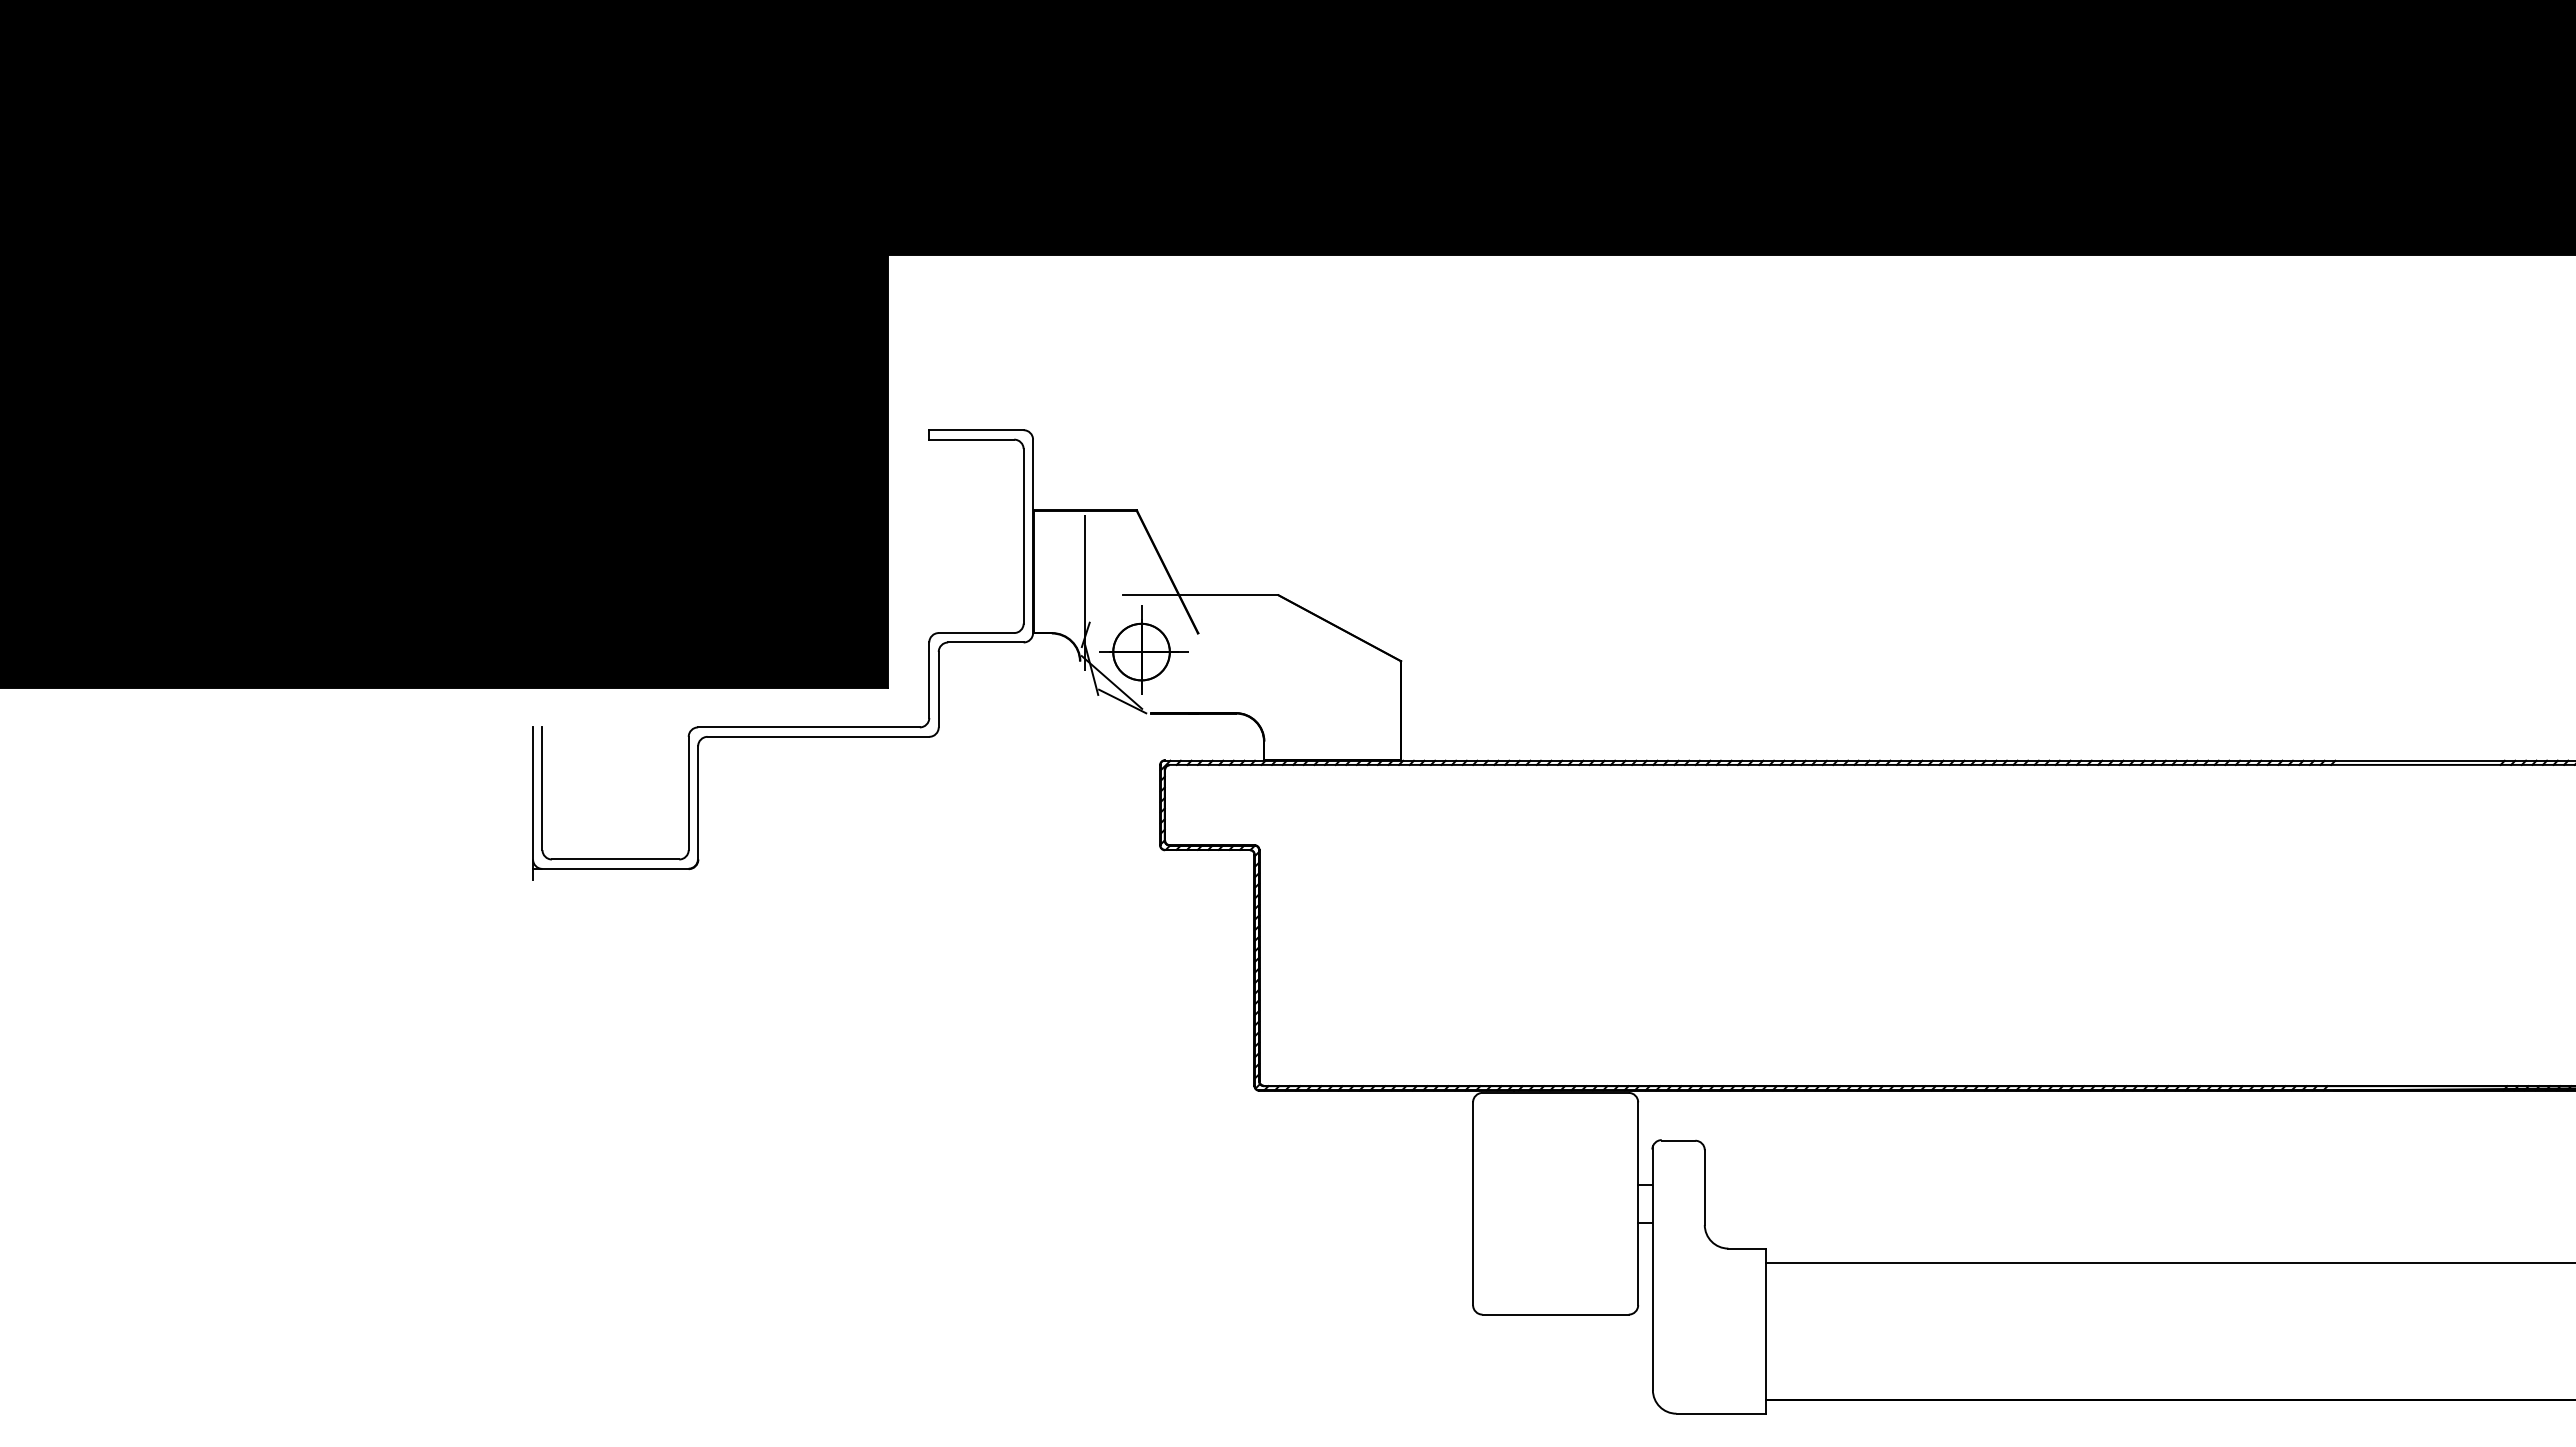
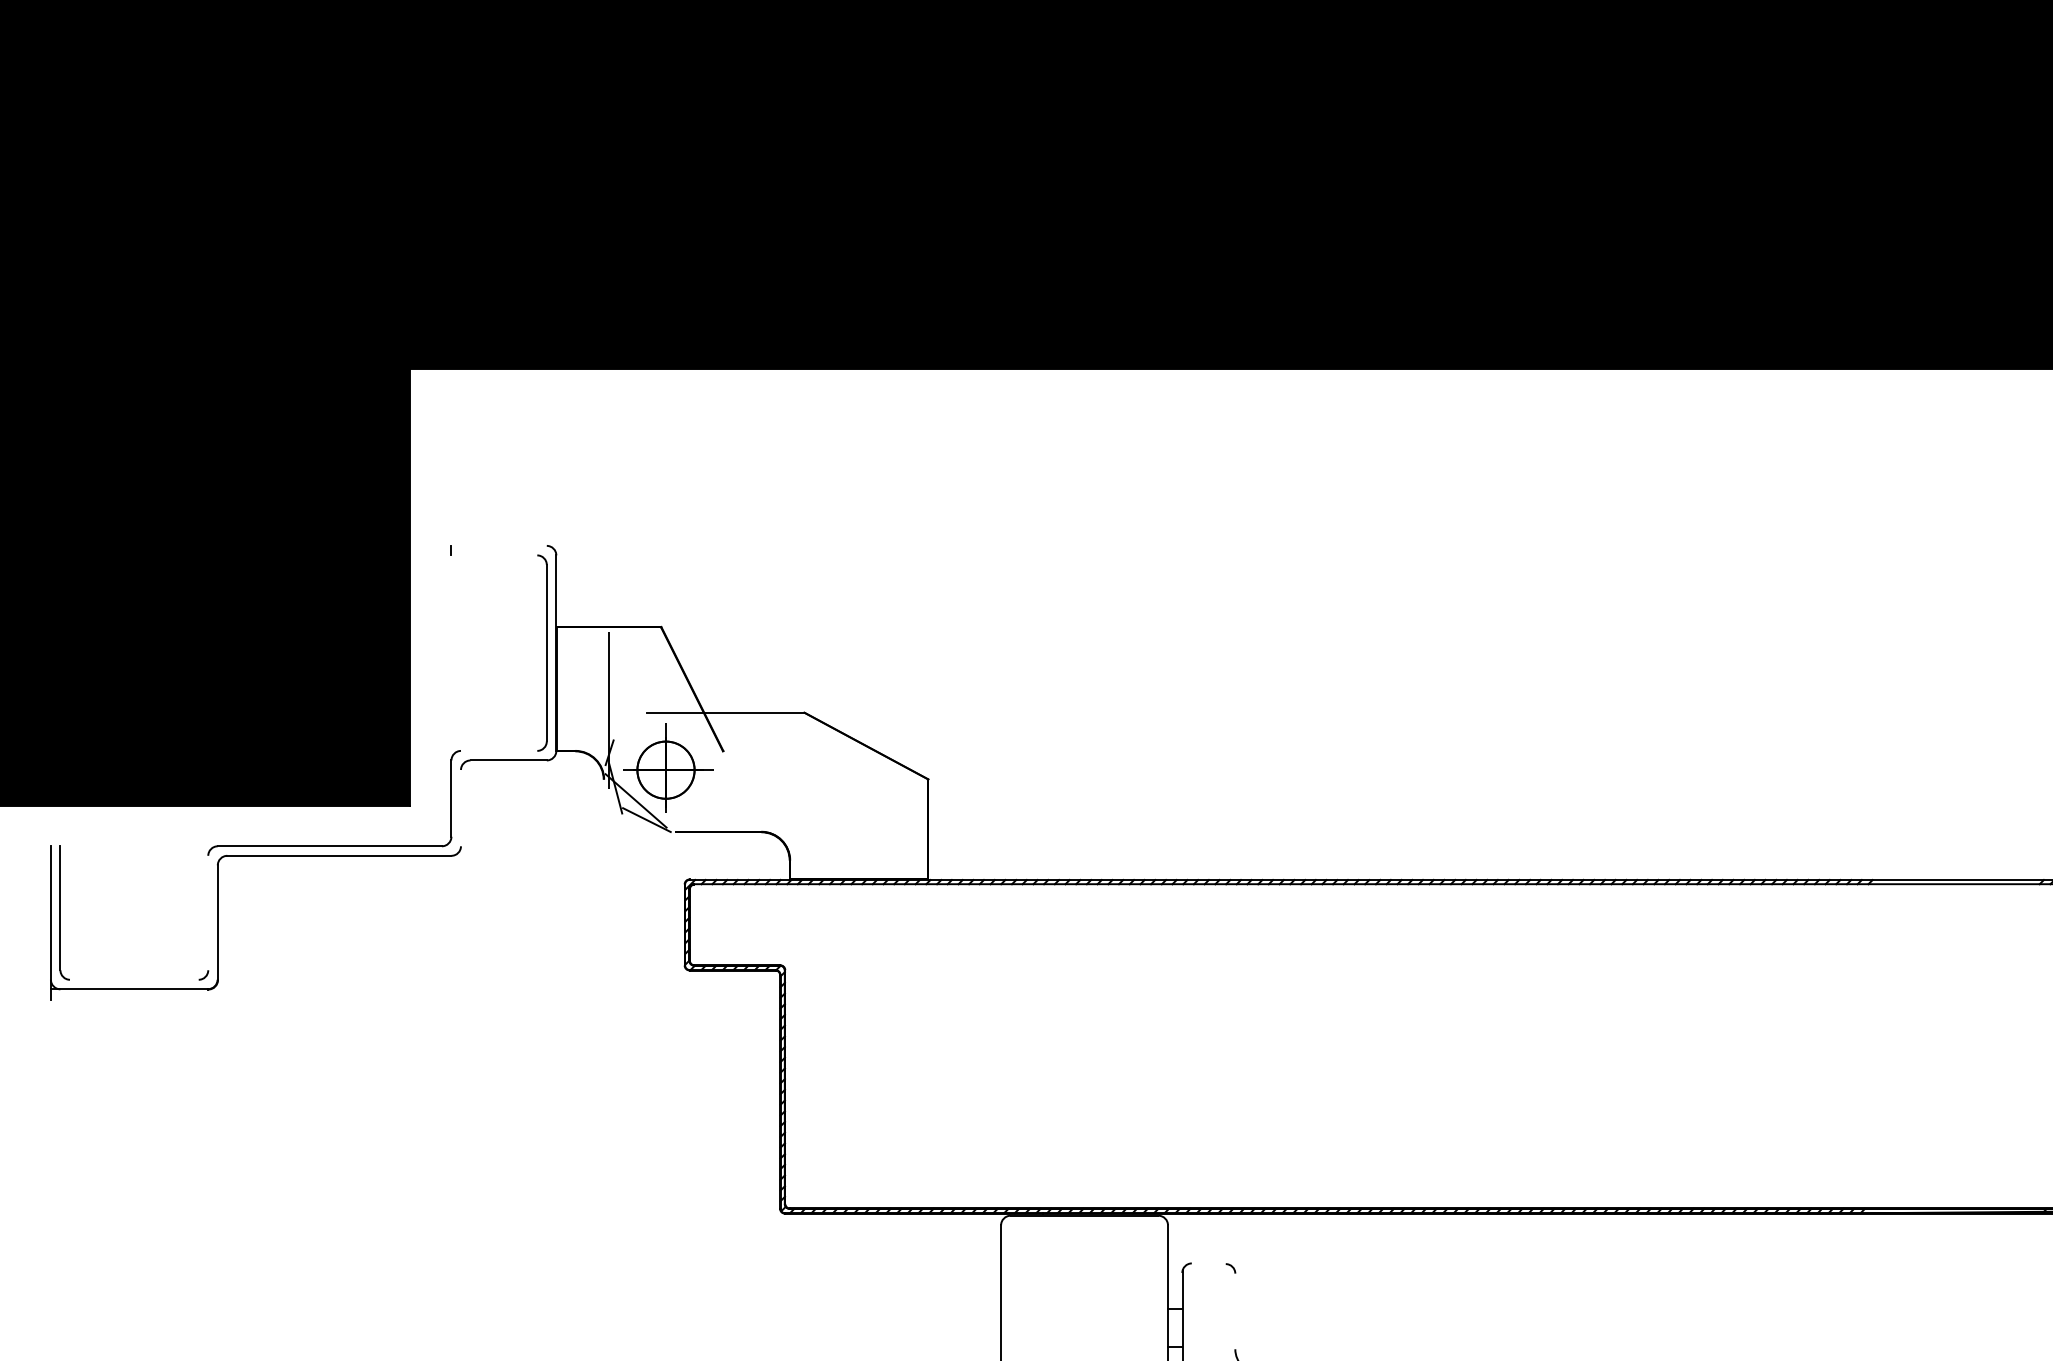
line: (976, 430) -> (499, 546), removed
line: (971, 439) -> (494, 555), removed
line: (976, 633) -> (499, 751), removed
line: (938, 689) -> (460, 807), removed
line: (688, 793) -> (208, 913), removed
line: (615, 859) -> (134, 979), removed
line: (1678, 1140) -> (1208, 1263), removed
line: (1704, 1187) -> (1235, 1311), removed

